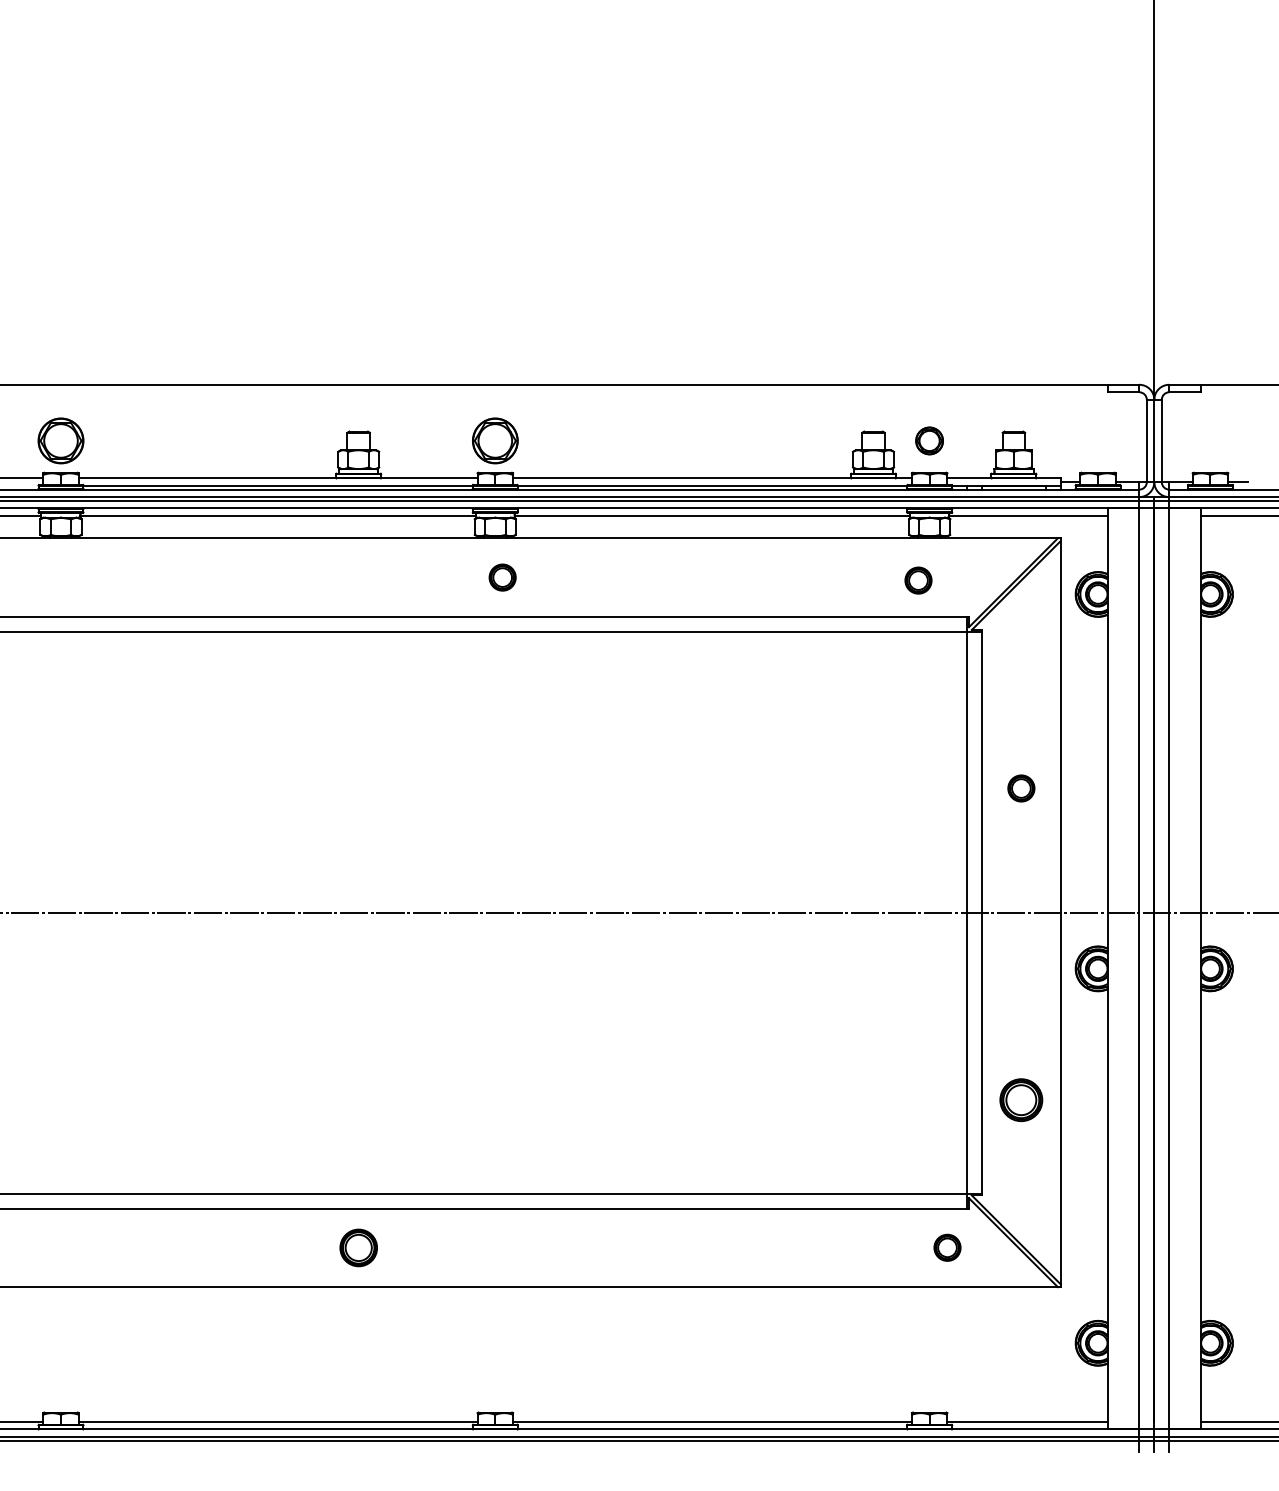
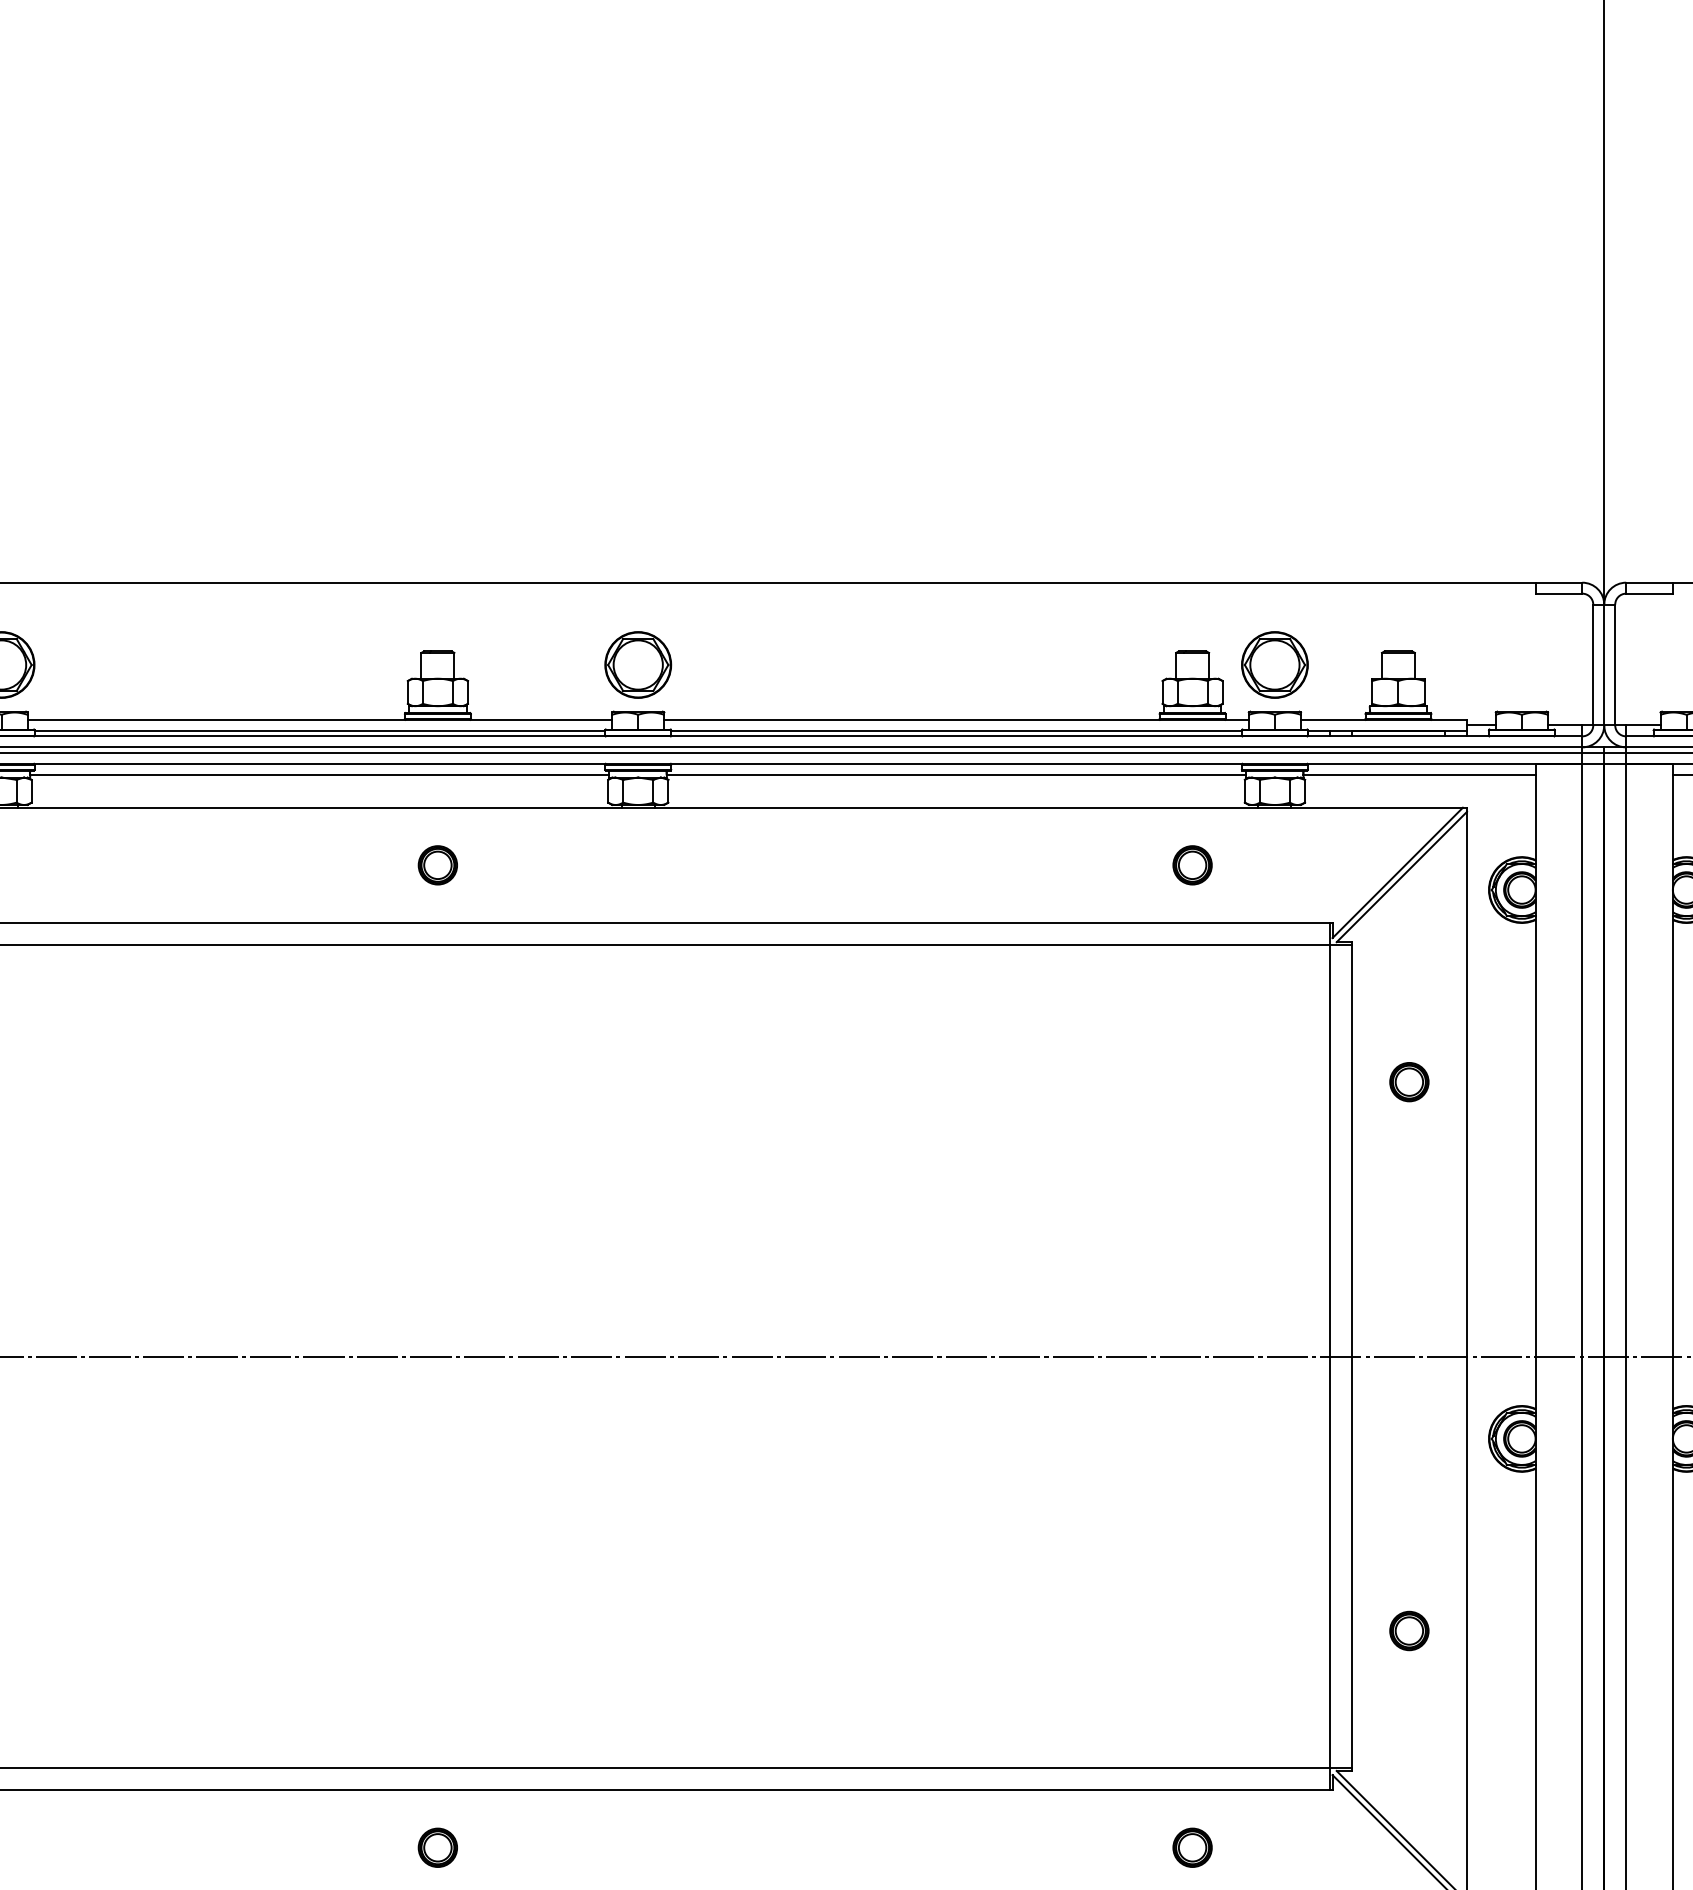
part: (929, 440) -> (1274, 664), size x1.67
part: (502, 577) -> (437, 865), moved
part: (918, 580) -> (1192, 865), moved
part: (1021, 788) -> (1409, 1082), moved
part: (1021, 1099) -> (1409, 1630), size x0.62
part: (358, 1247) -> (437, 1847), size x0.71
part: (947, 1247) -> (1192, 1847), moved

